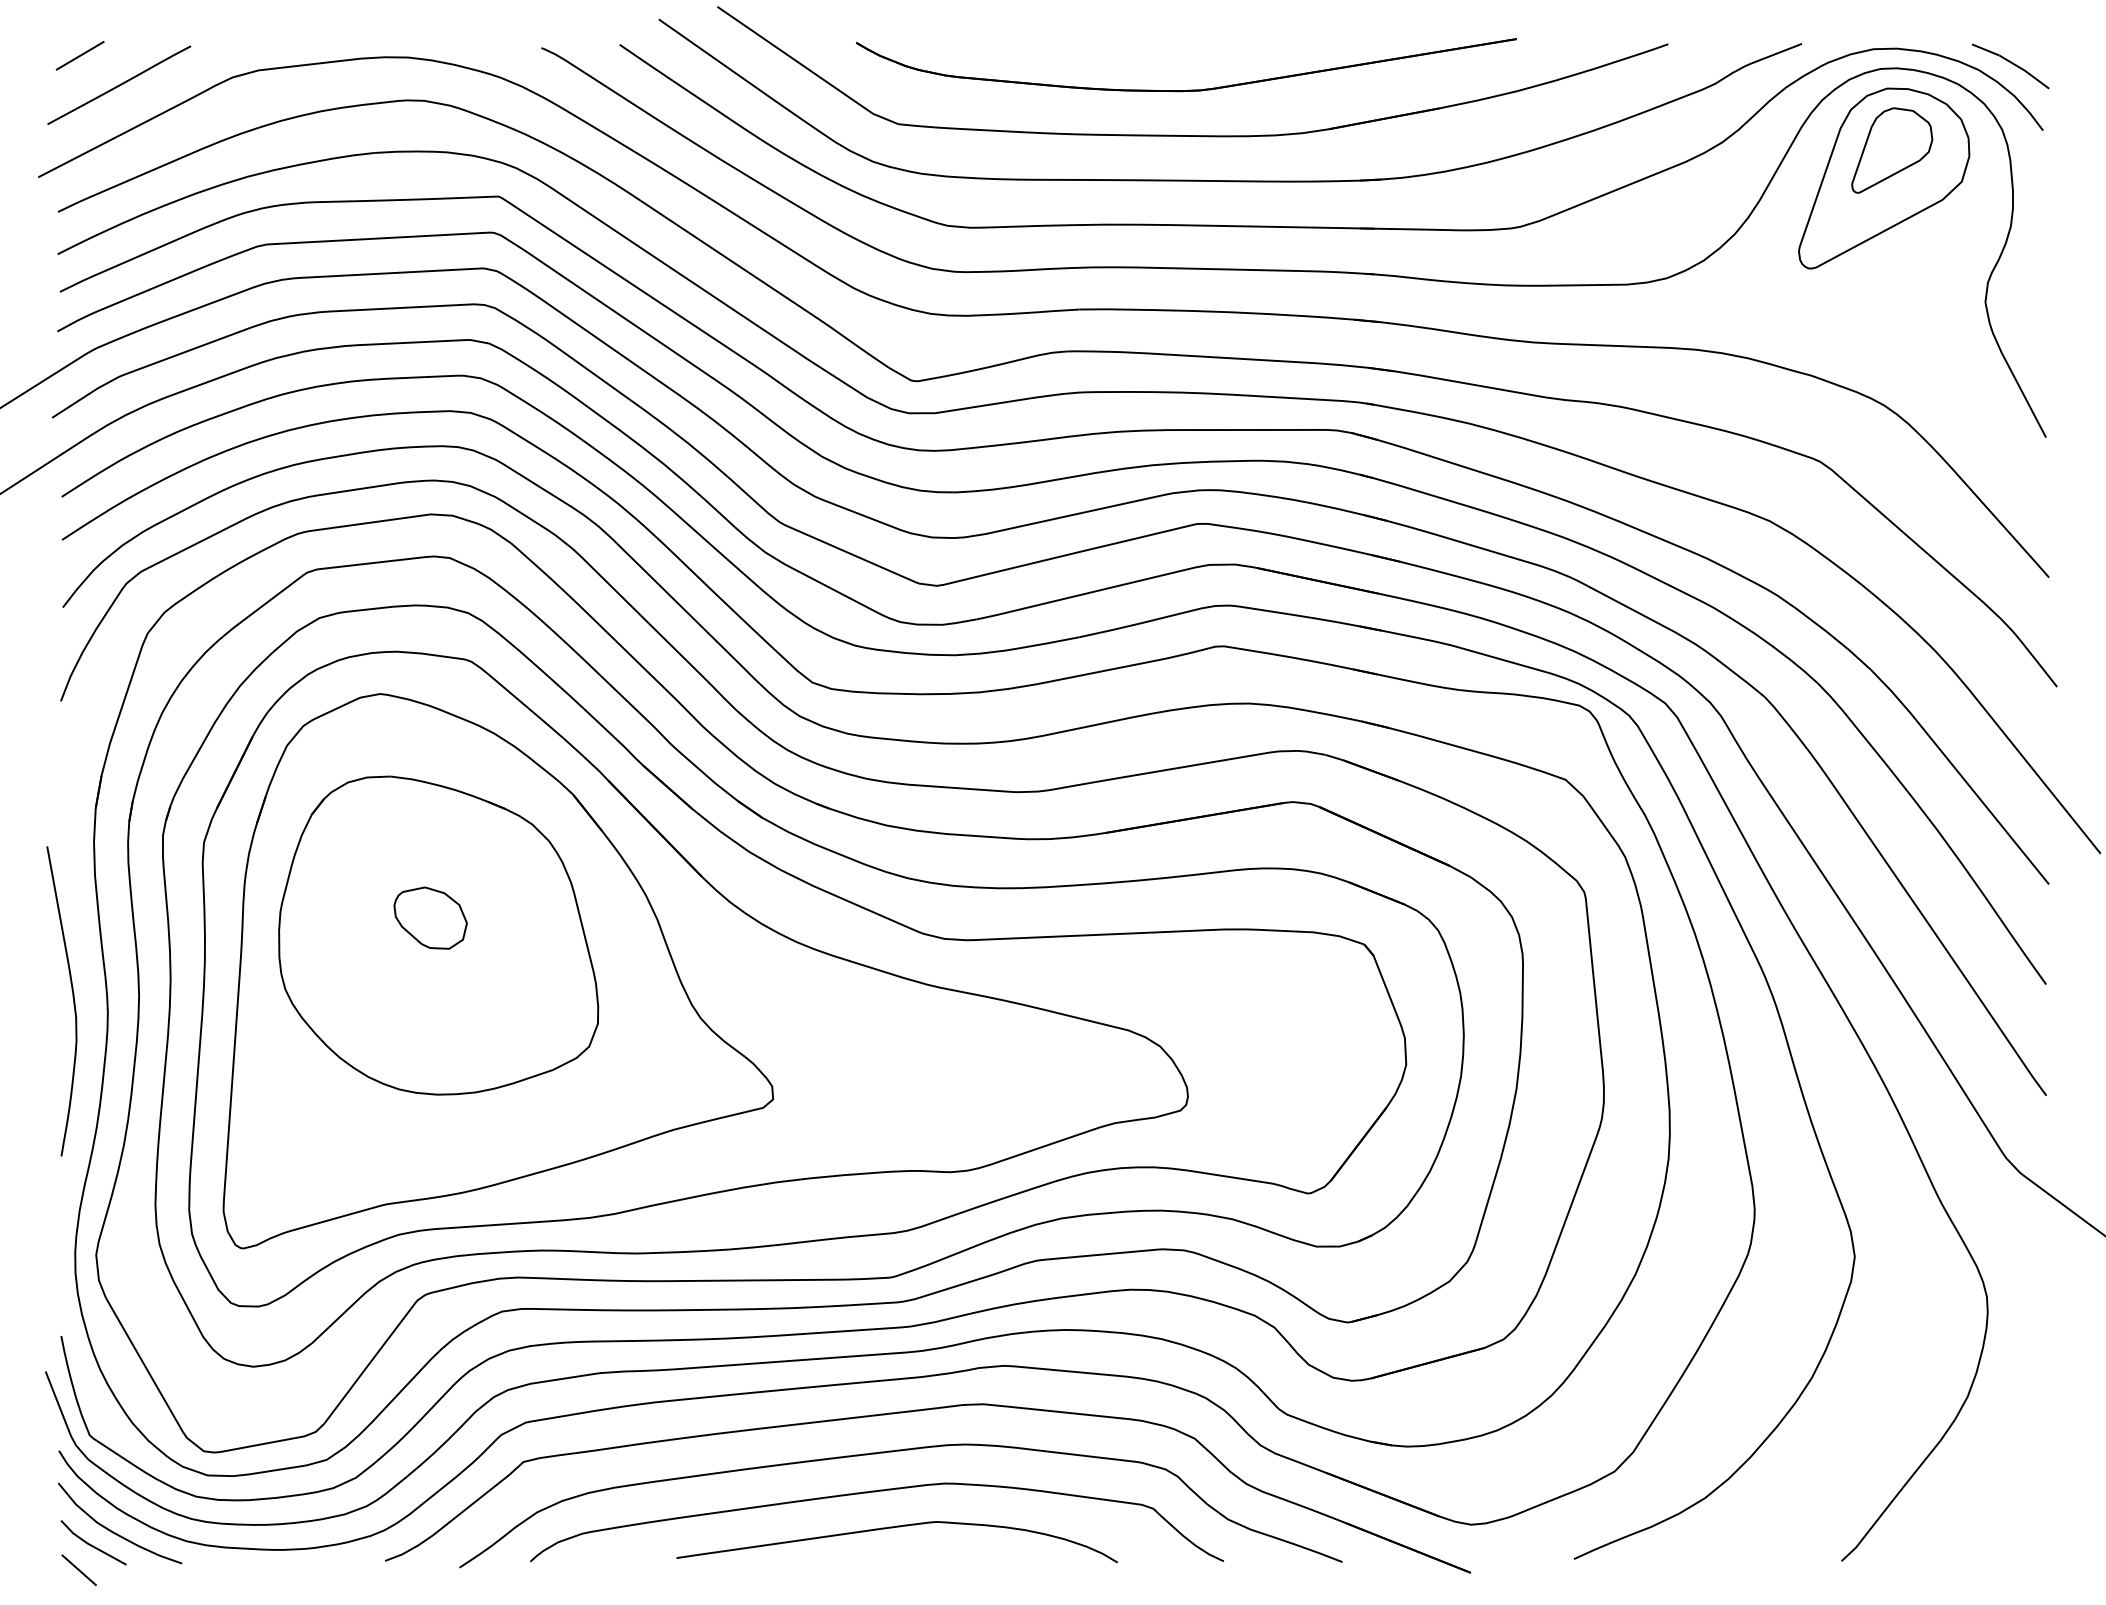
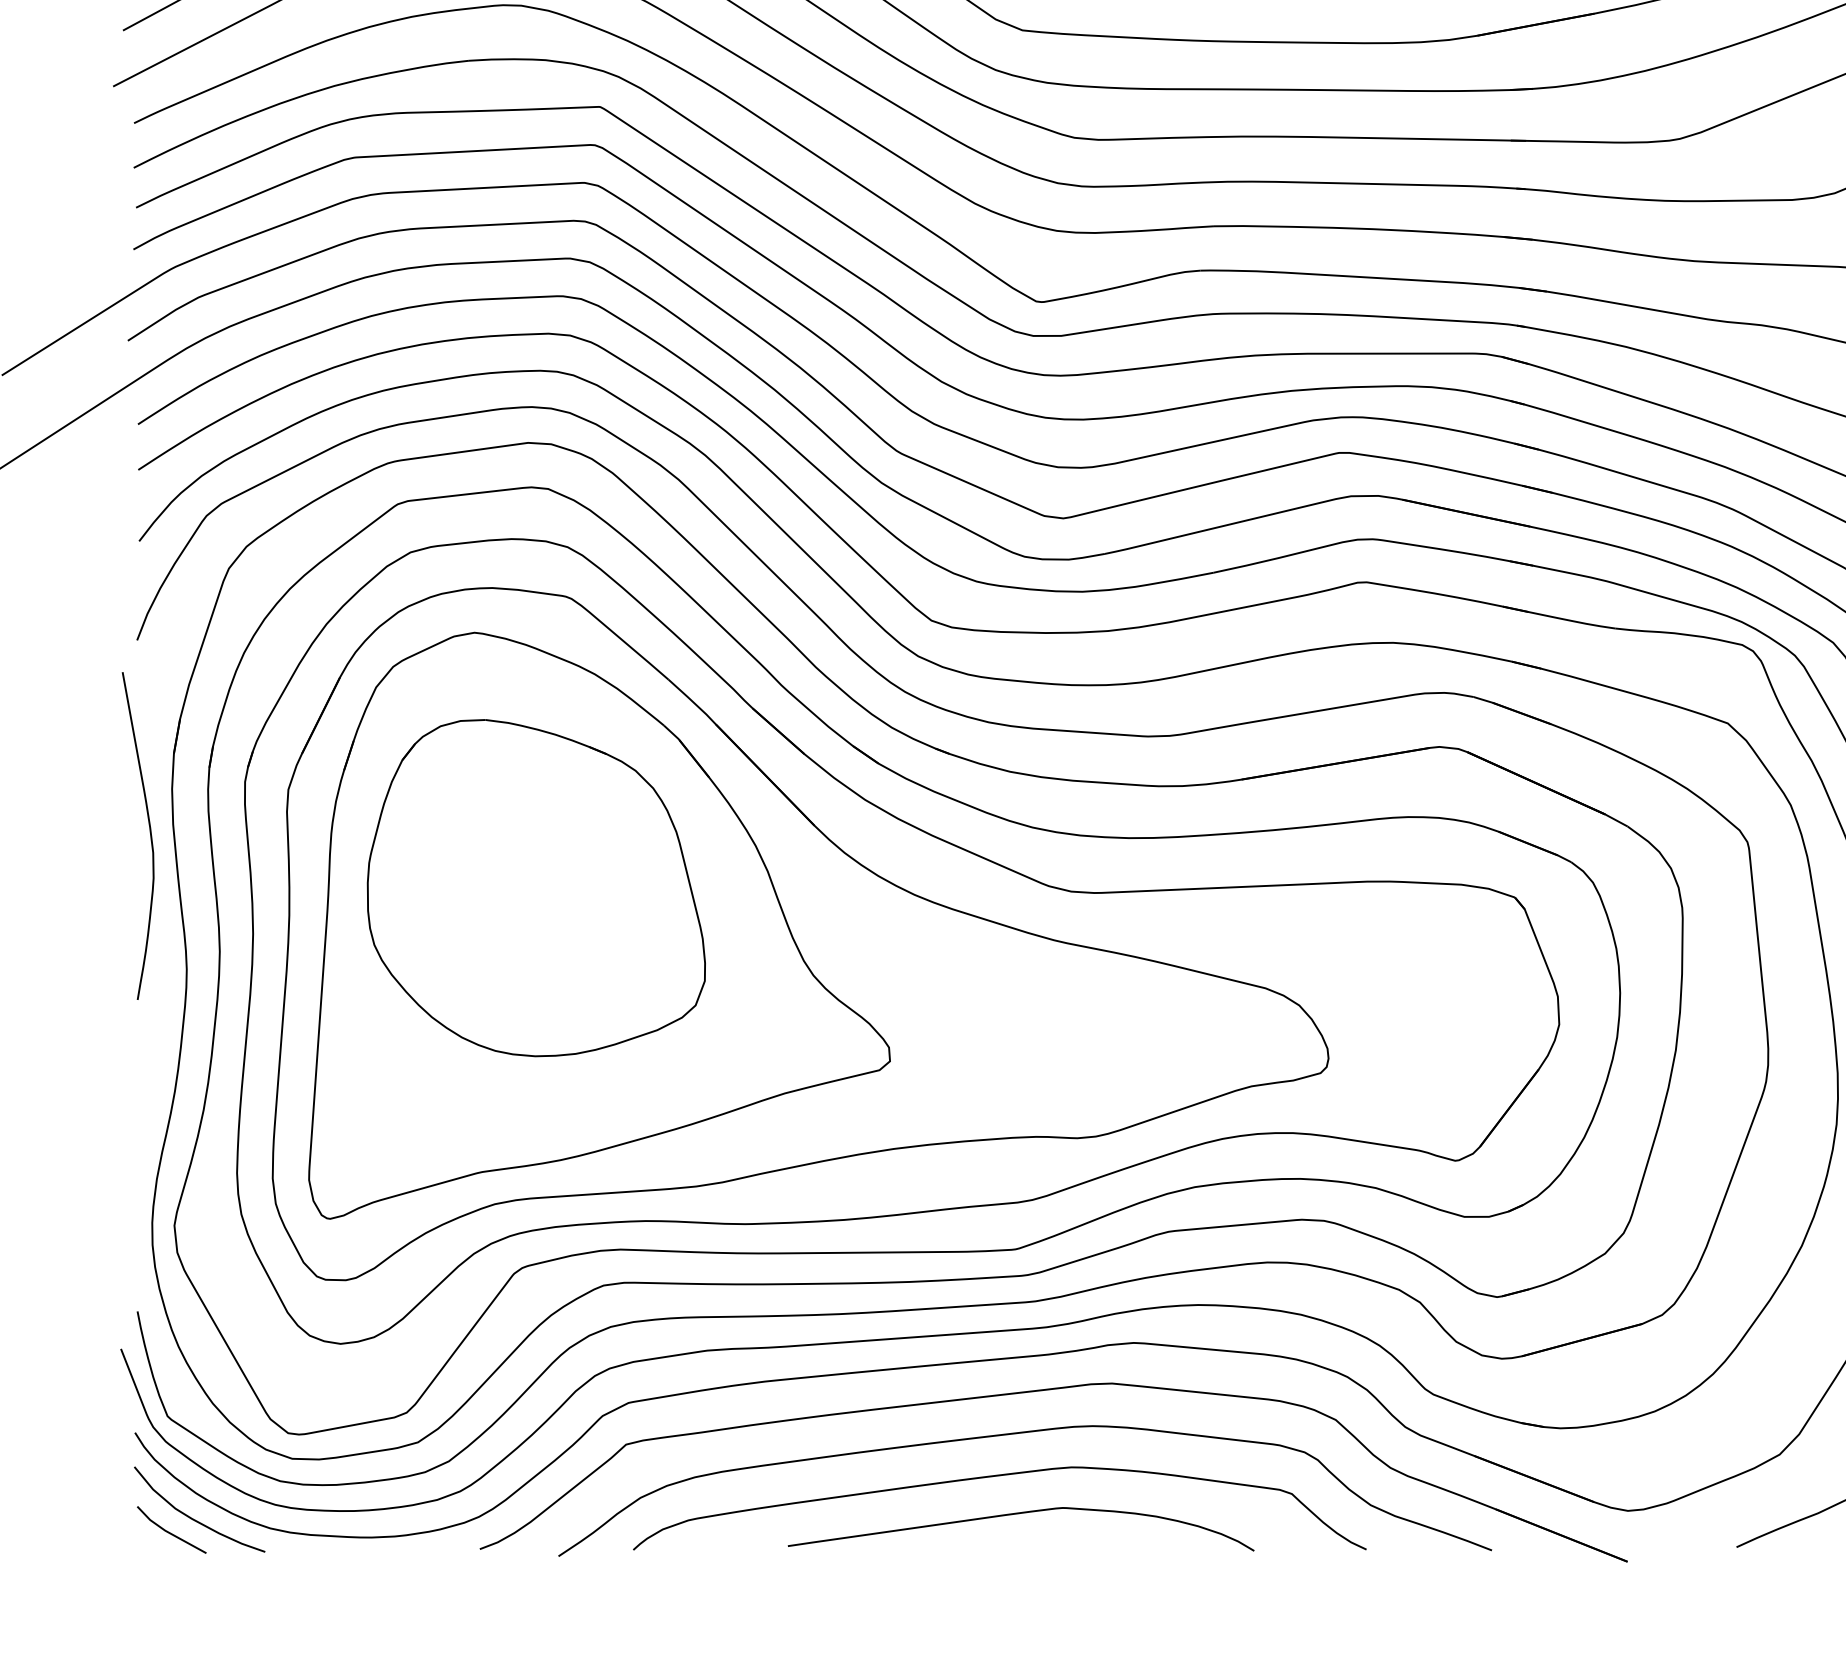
part: (430, 917) -> (527, 868), removed
curve: (72, 997) -> (149, 831), moved
line: (78, 1569) -> (155, 1558), removed

